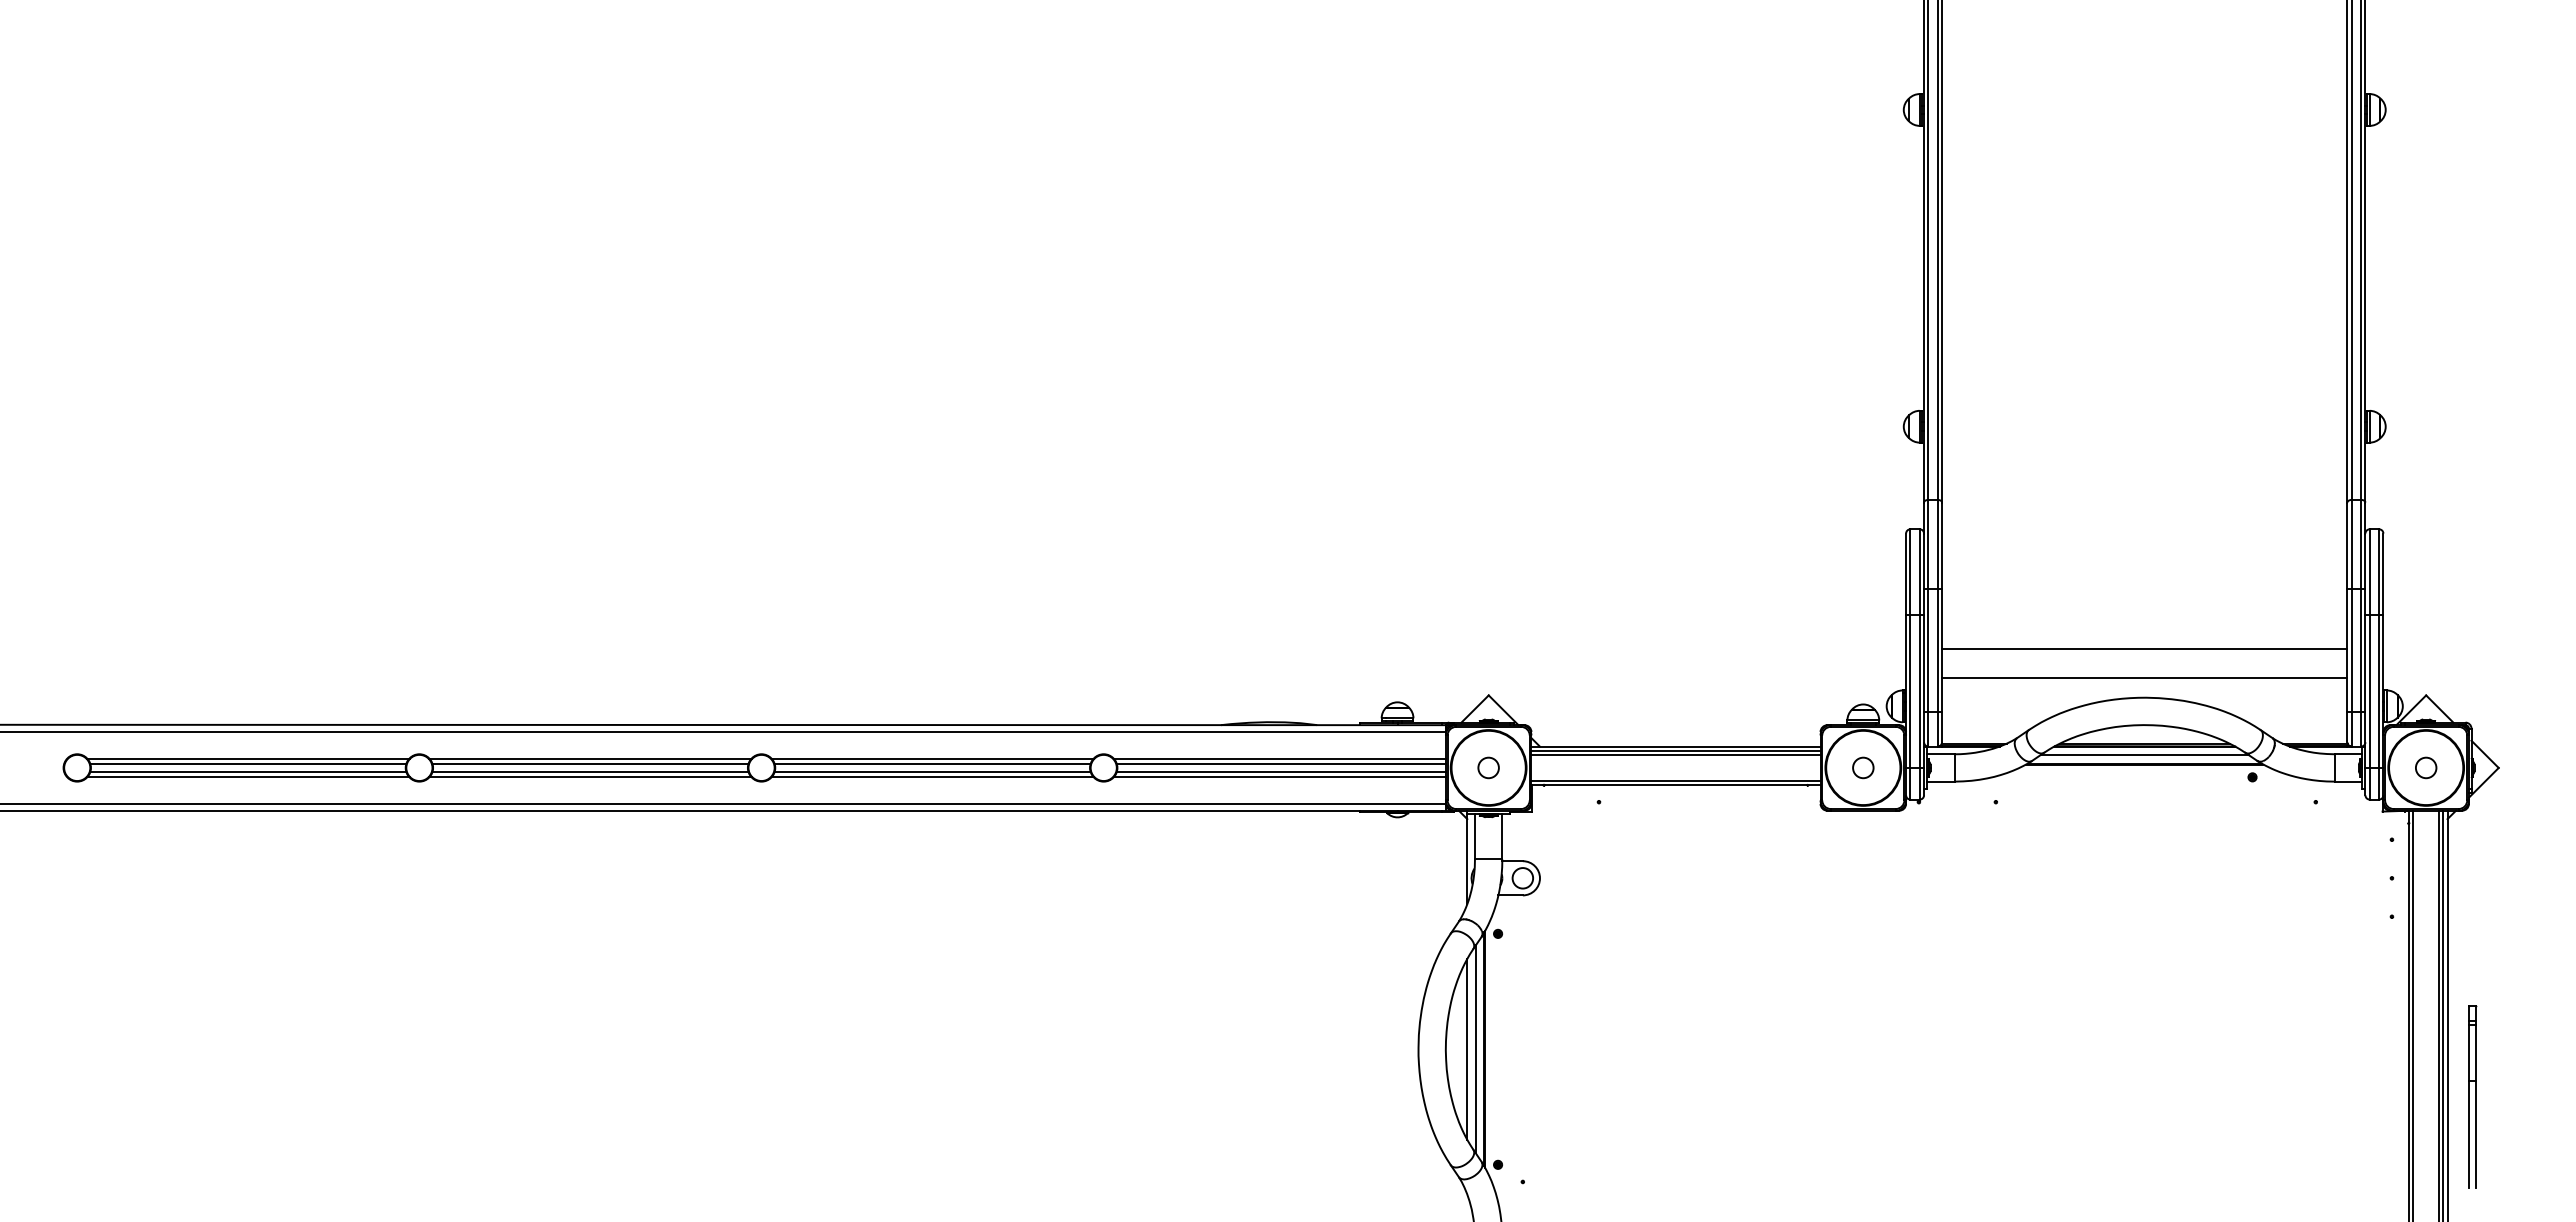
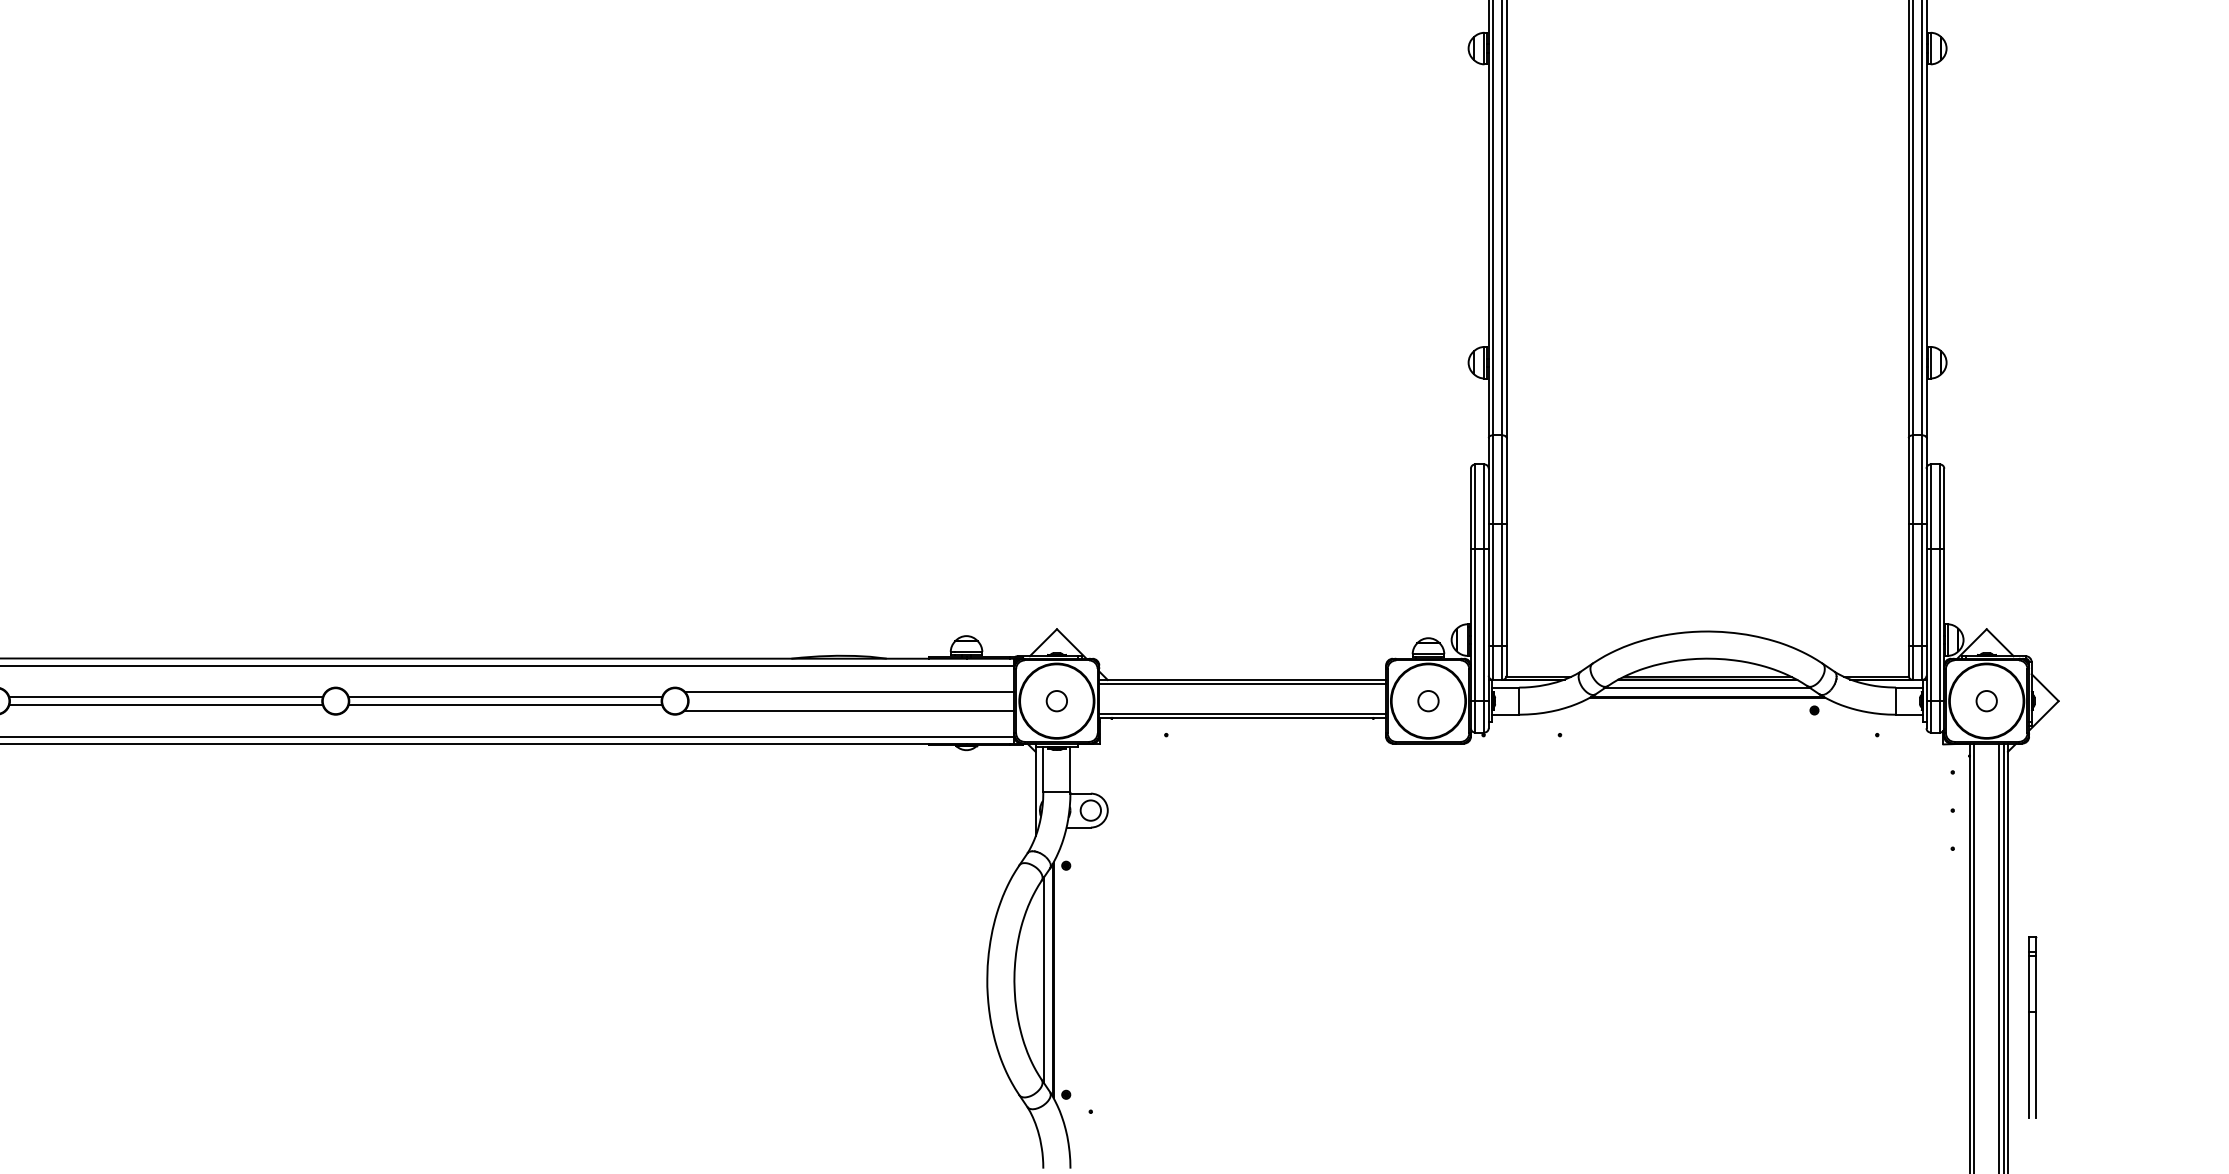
line: (2144, 648) -> (1707, 582), removed
line: (2144, 677) -> (1707, 611), removed
line: (1675, 755) -> (1242, 688), removed
line: (590, 758) -> (166, 691), removed
line: (932, 758) -> (505, 691), removed
line: (1280, 763) -> (850, 696), removed
line: (1280, 772) -> (850, 705), removed
line: (590, 777) -> (166, 710), removed
line: (932, 777) -> (505, 710), removed
line: (1467, 1048) -> (1035, 979), removed

